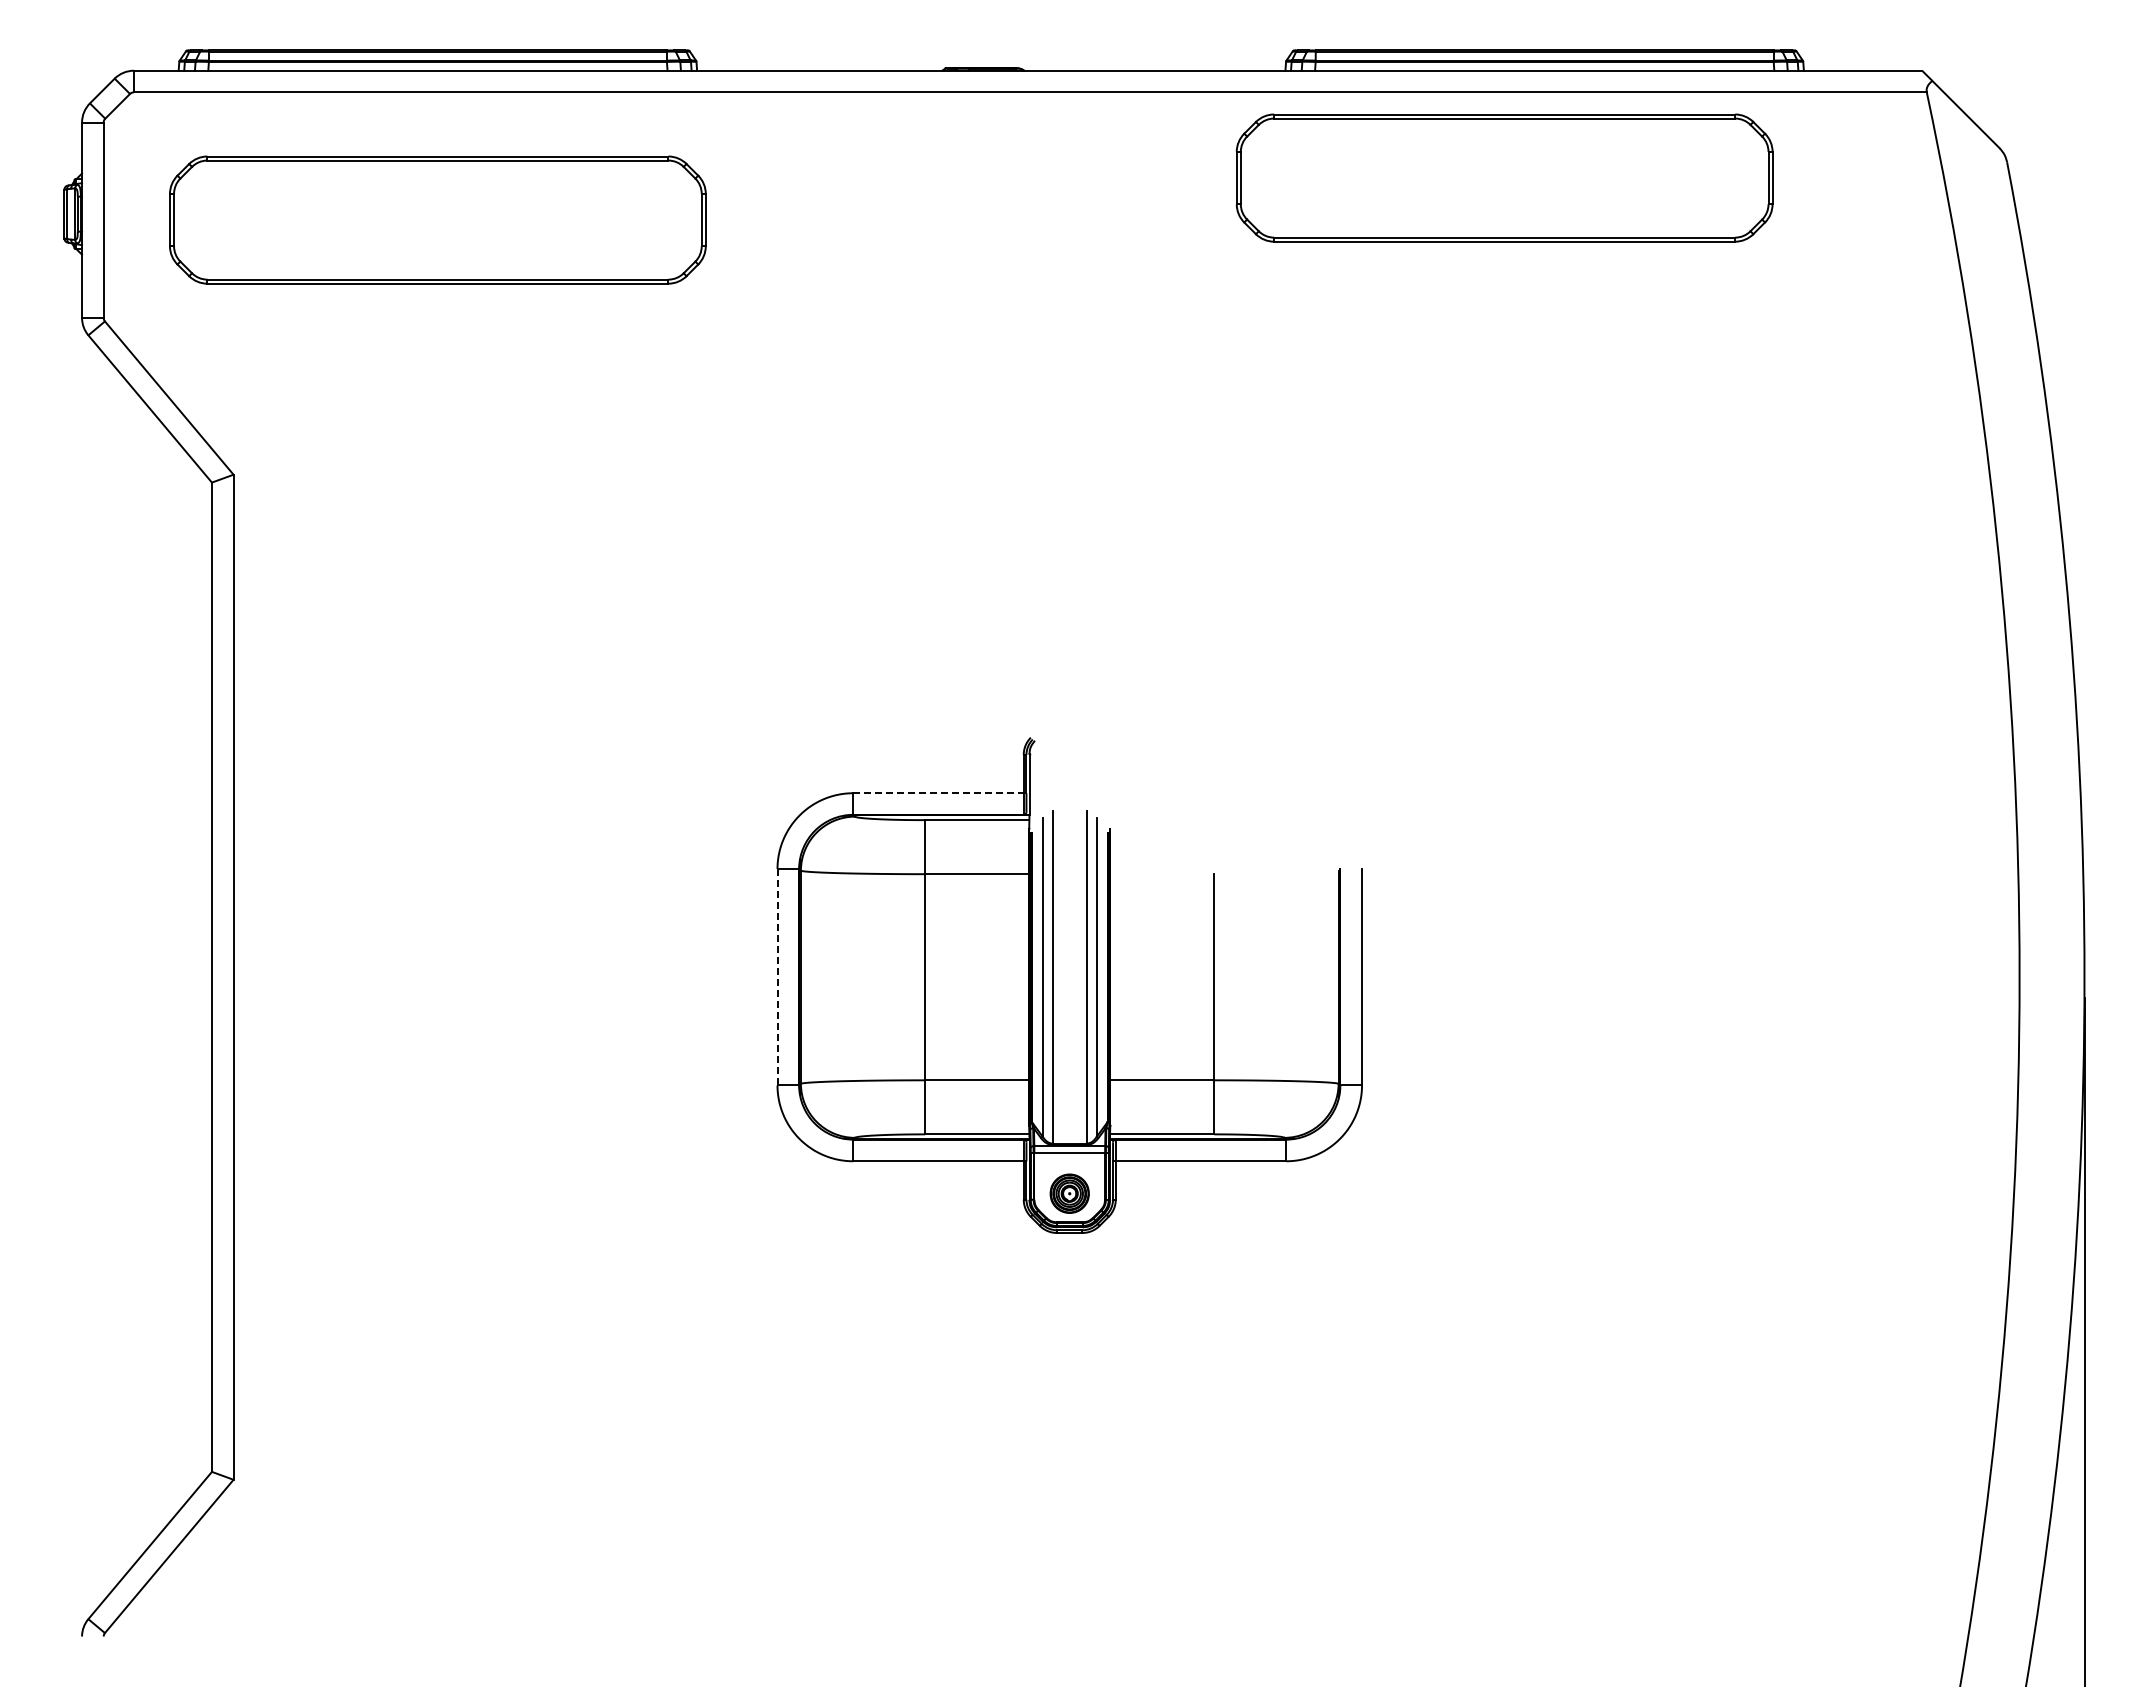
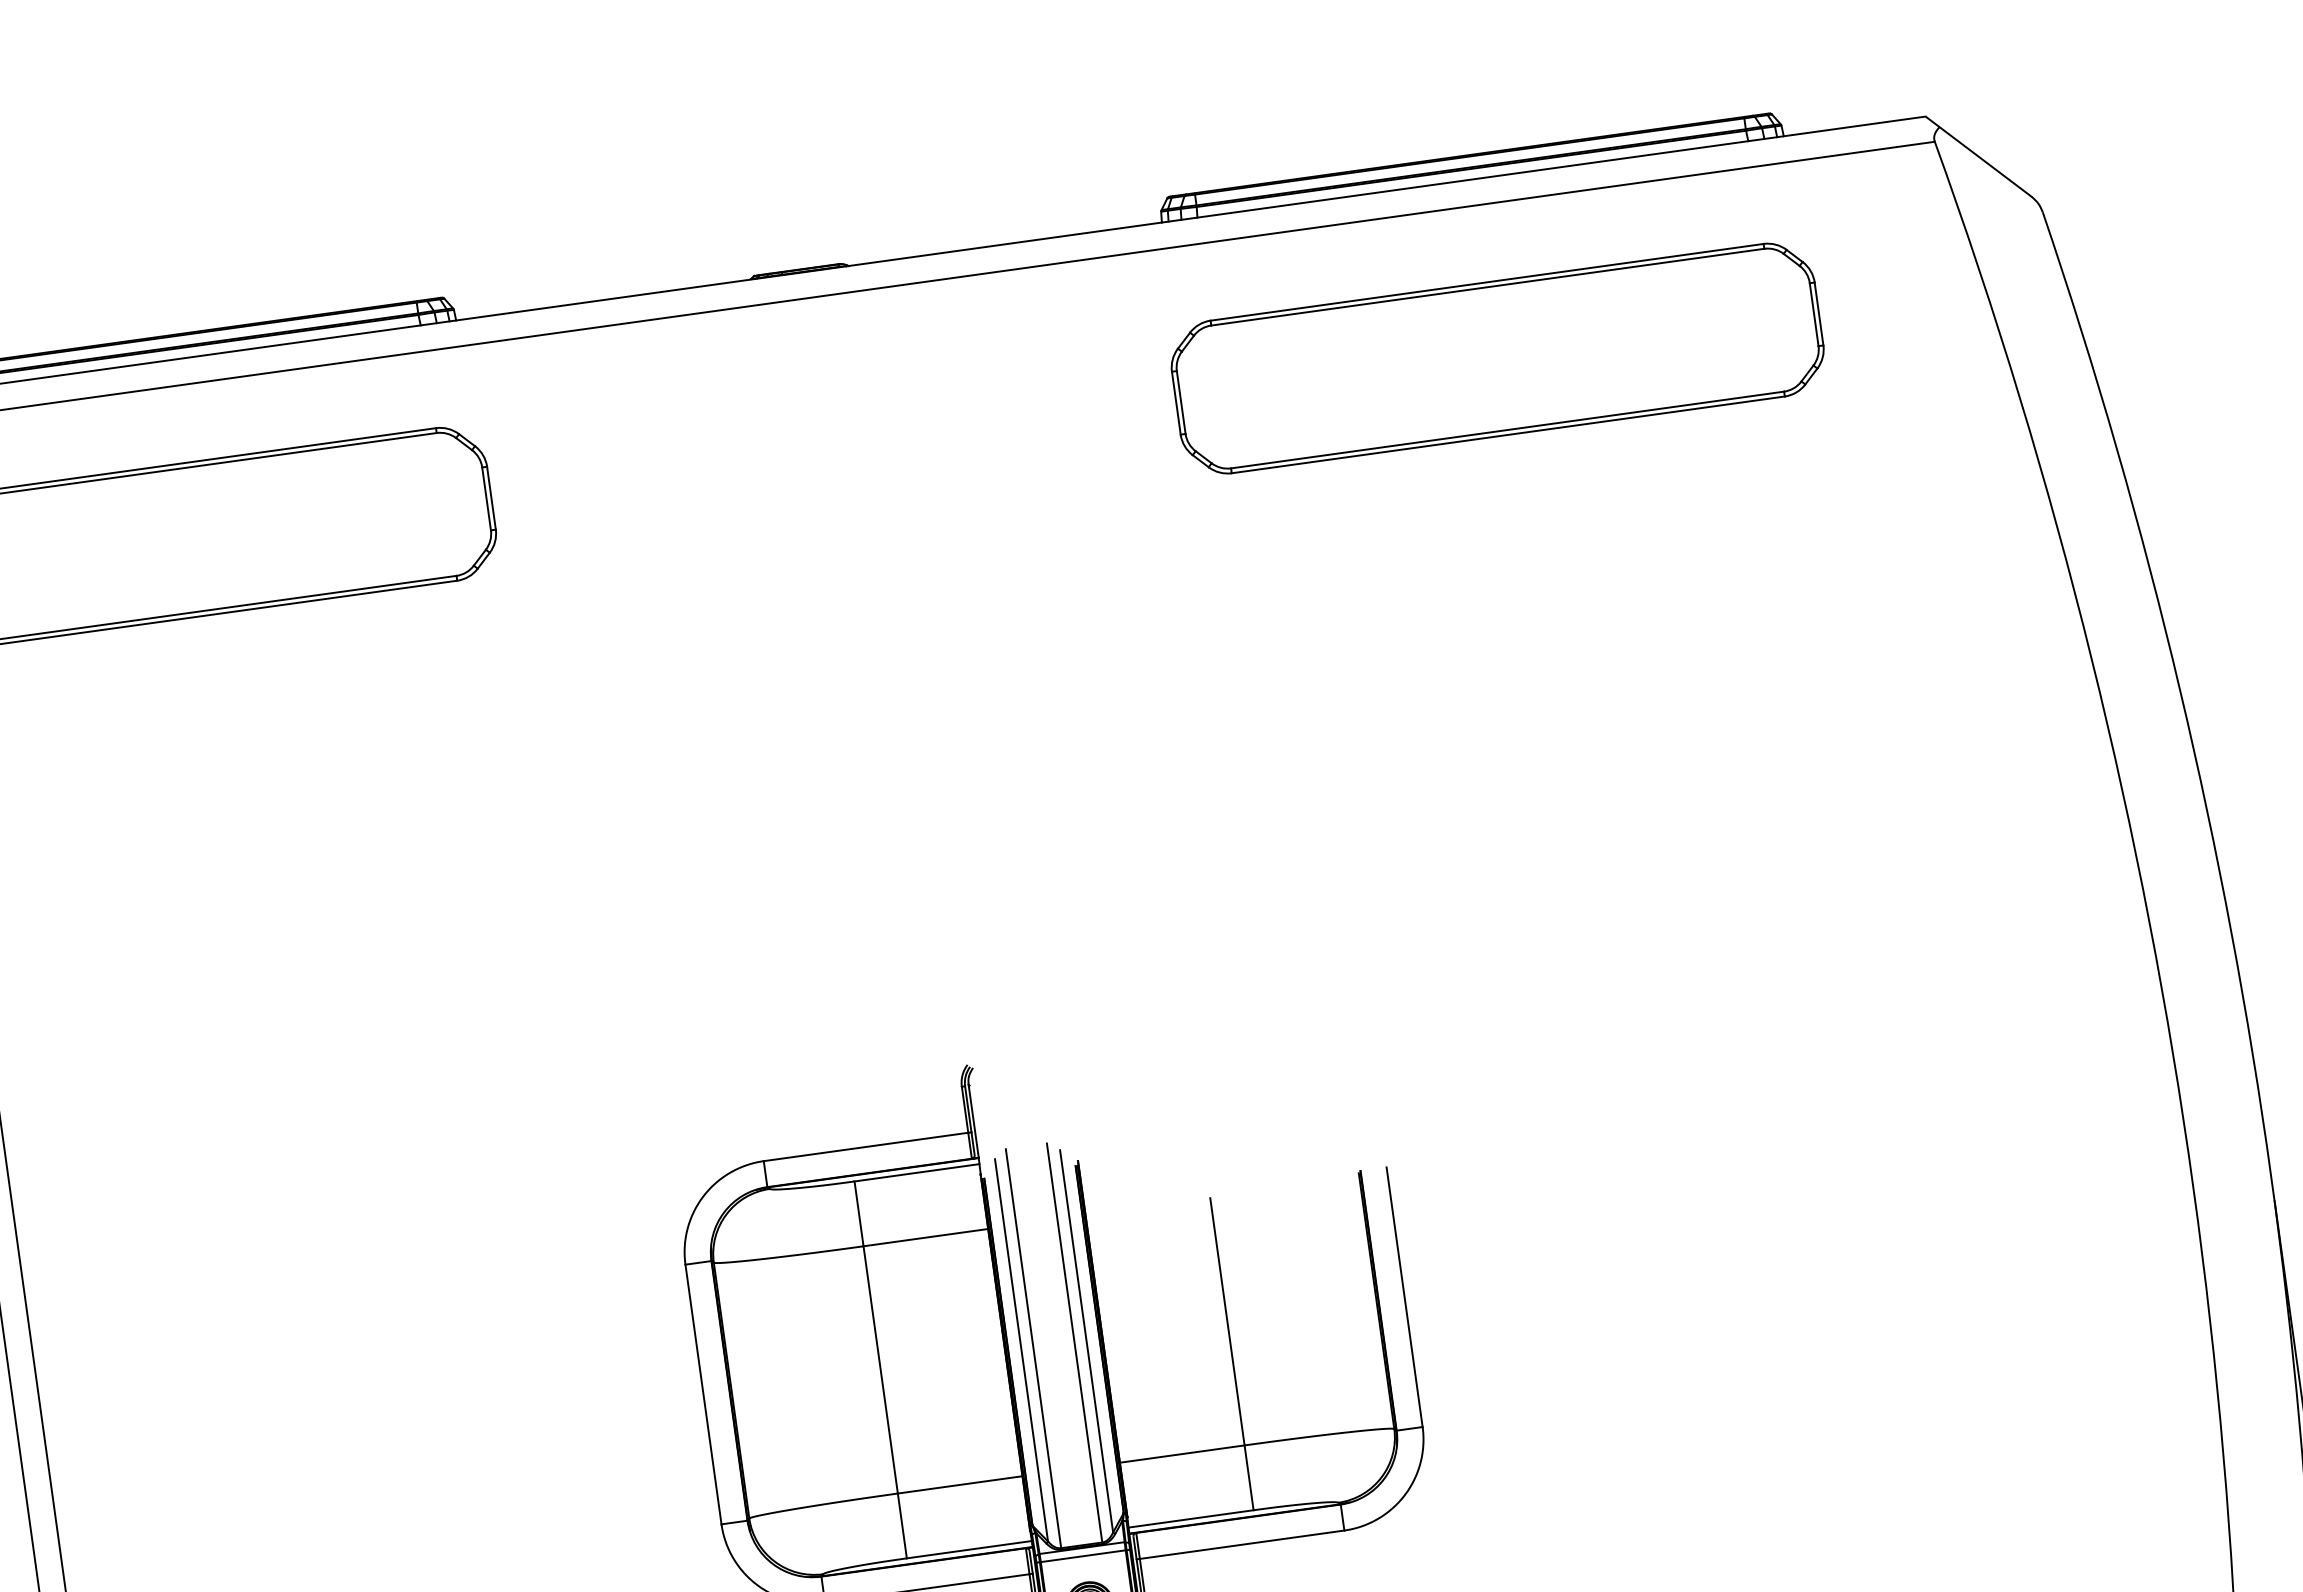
part: (1504, 177) -> (1497, 357), moved
line: (939, 793) -> (867, 1147), dashed -> solid
line: (777, 976) -> (703, 1393), dashed -> solid

